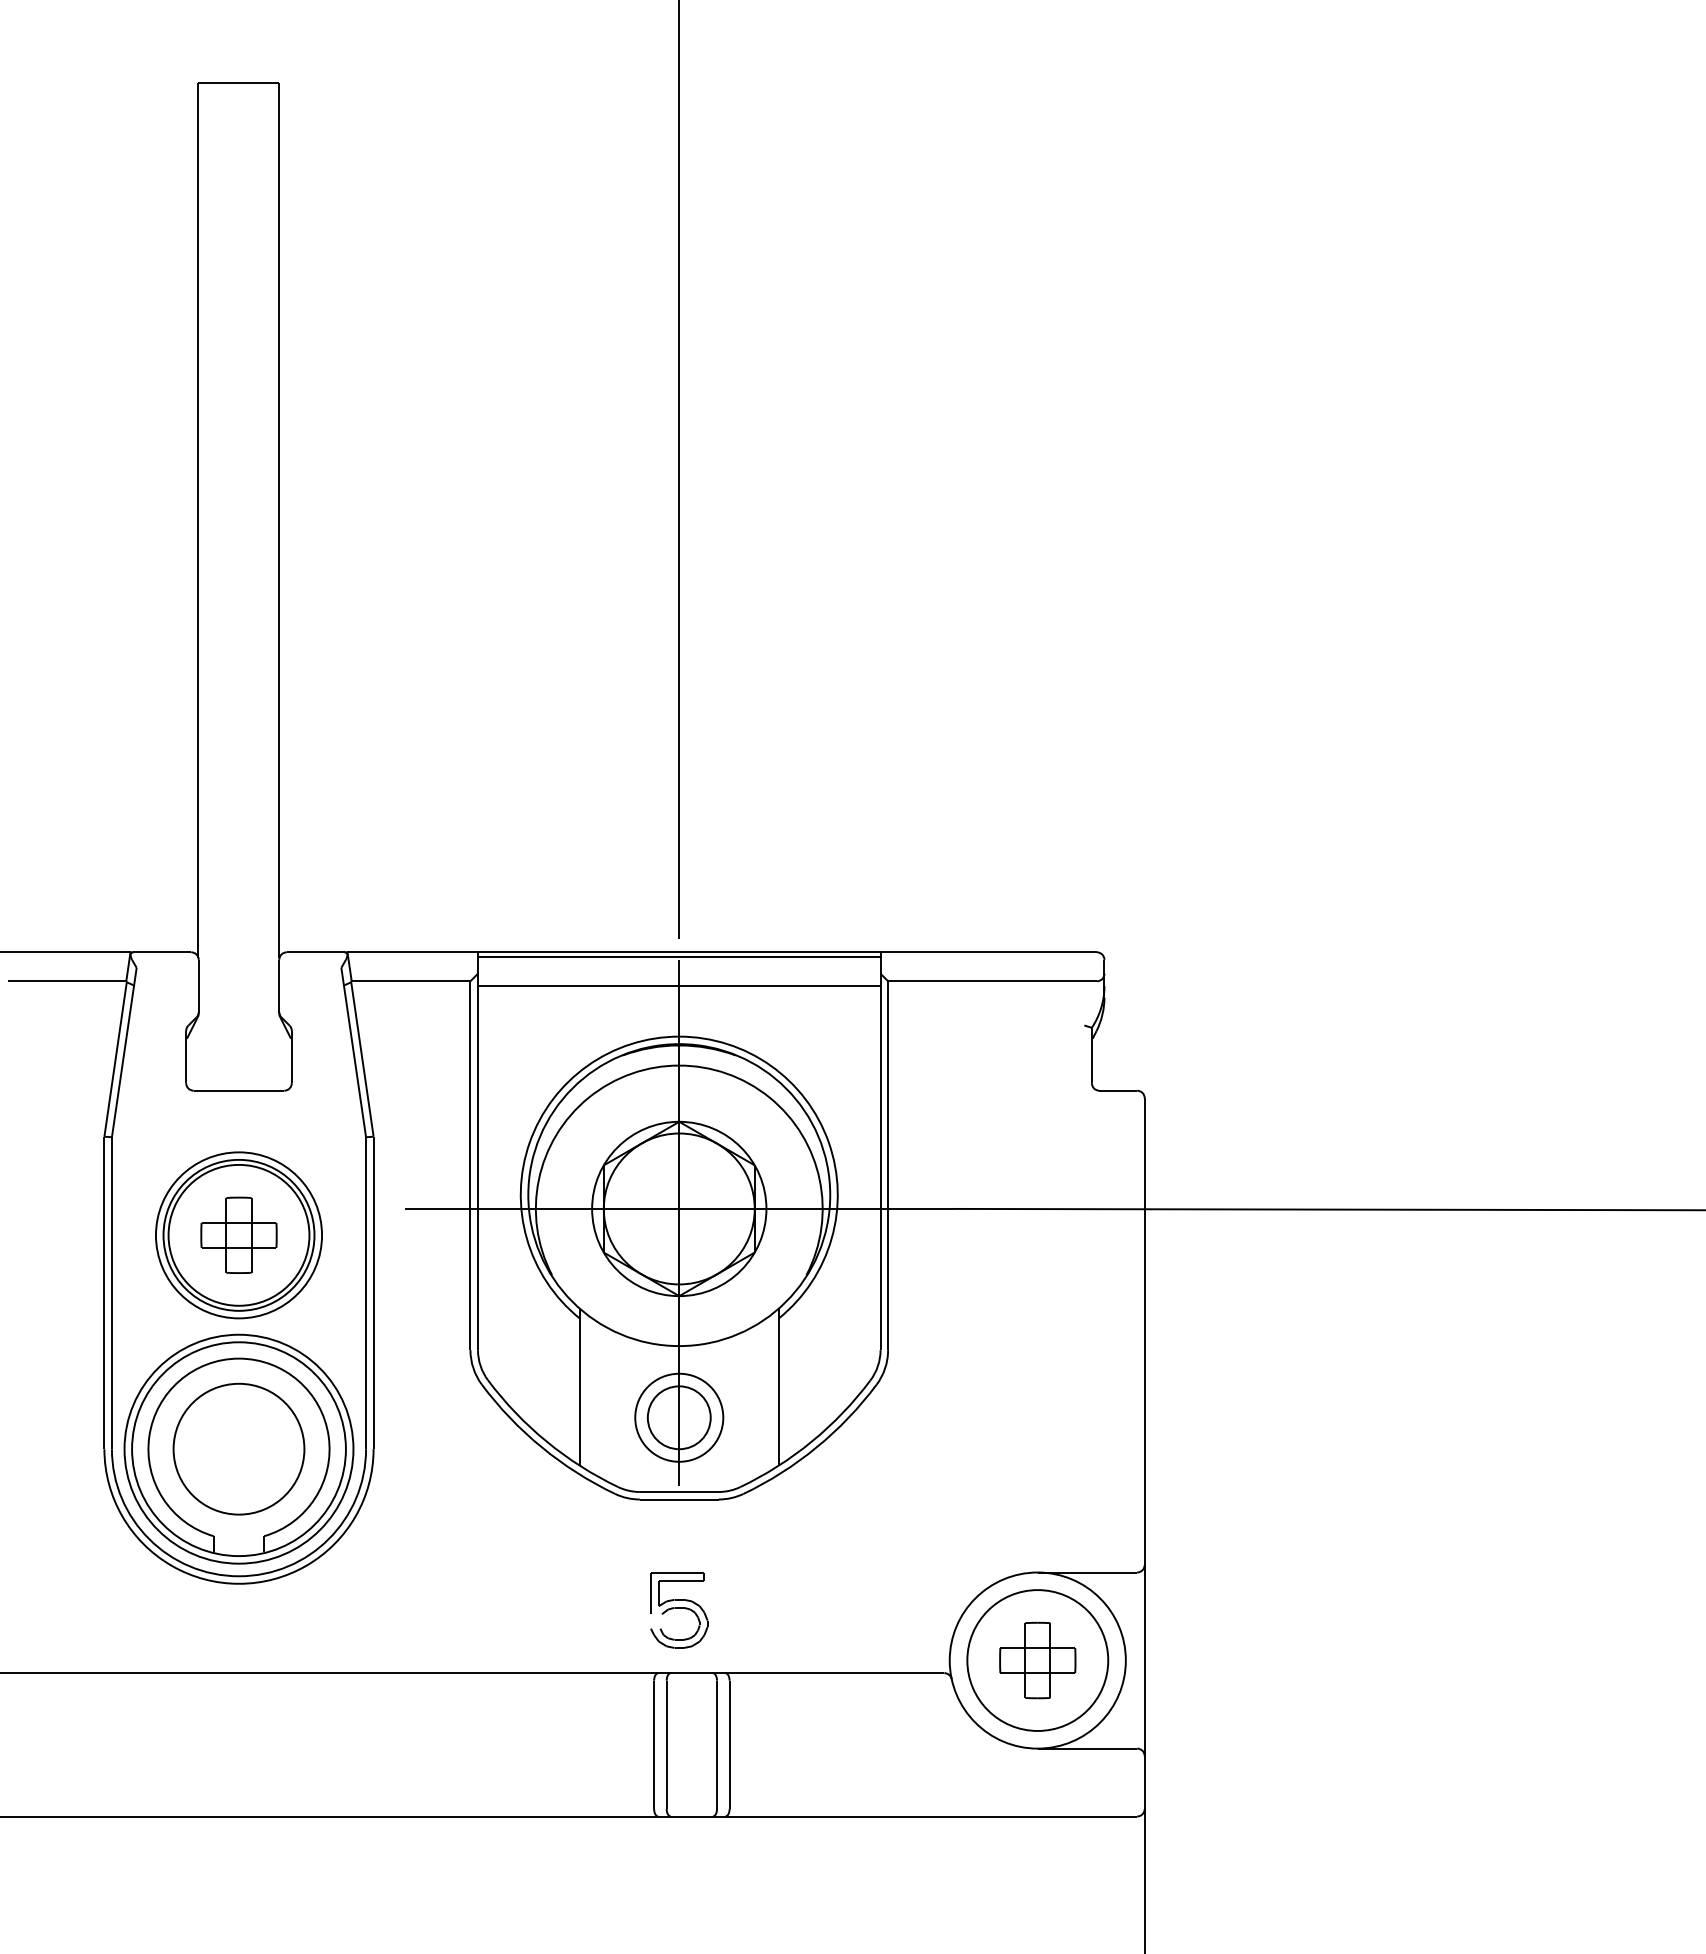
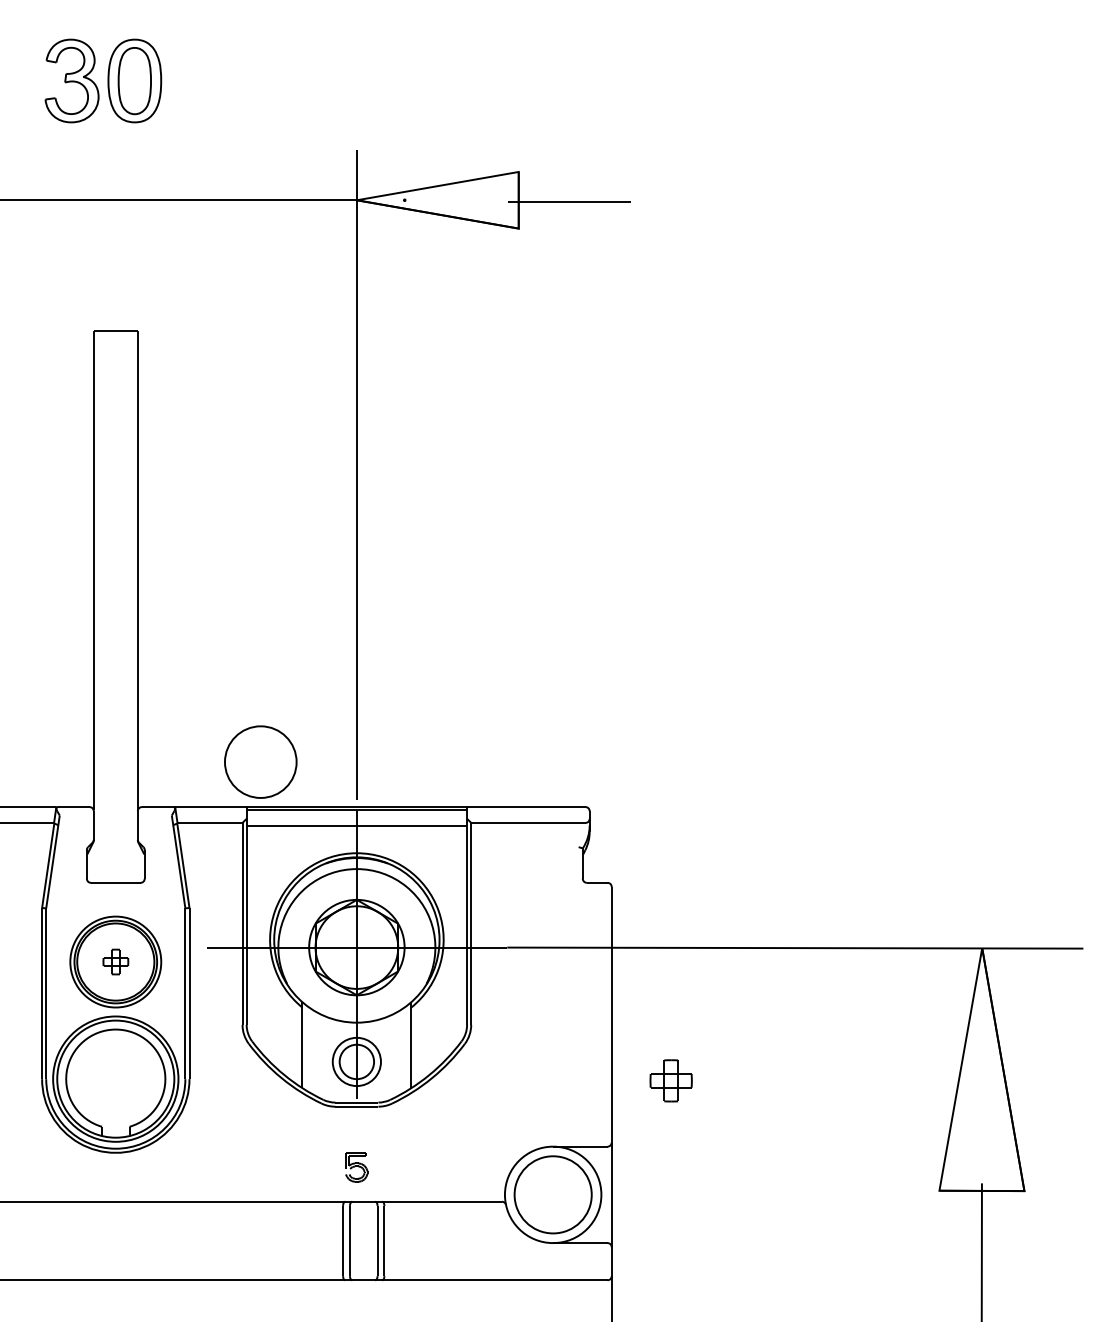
part: (238, 1234) -> (115, 961), size x0.6
part: (238, 1448) -> (260, 761), moved
part: (678, 1610) -> (356, 1167), size x0.7
part: (1036, 1659) -> (670, 1080), moved

